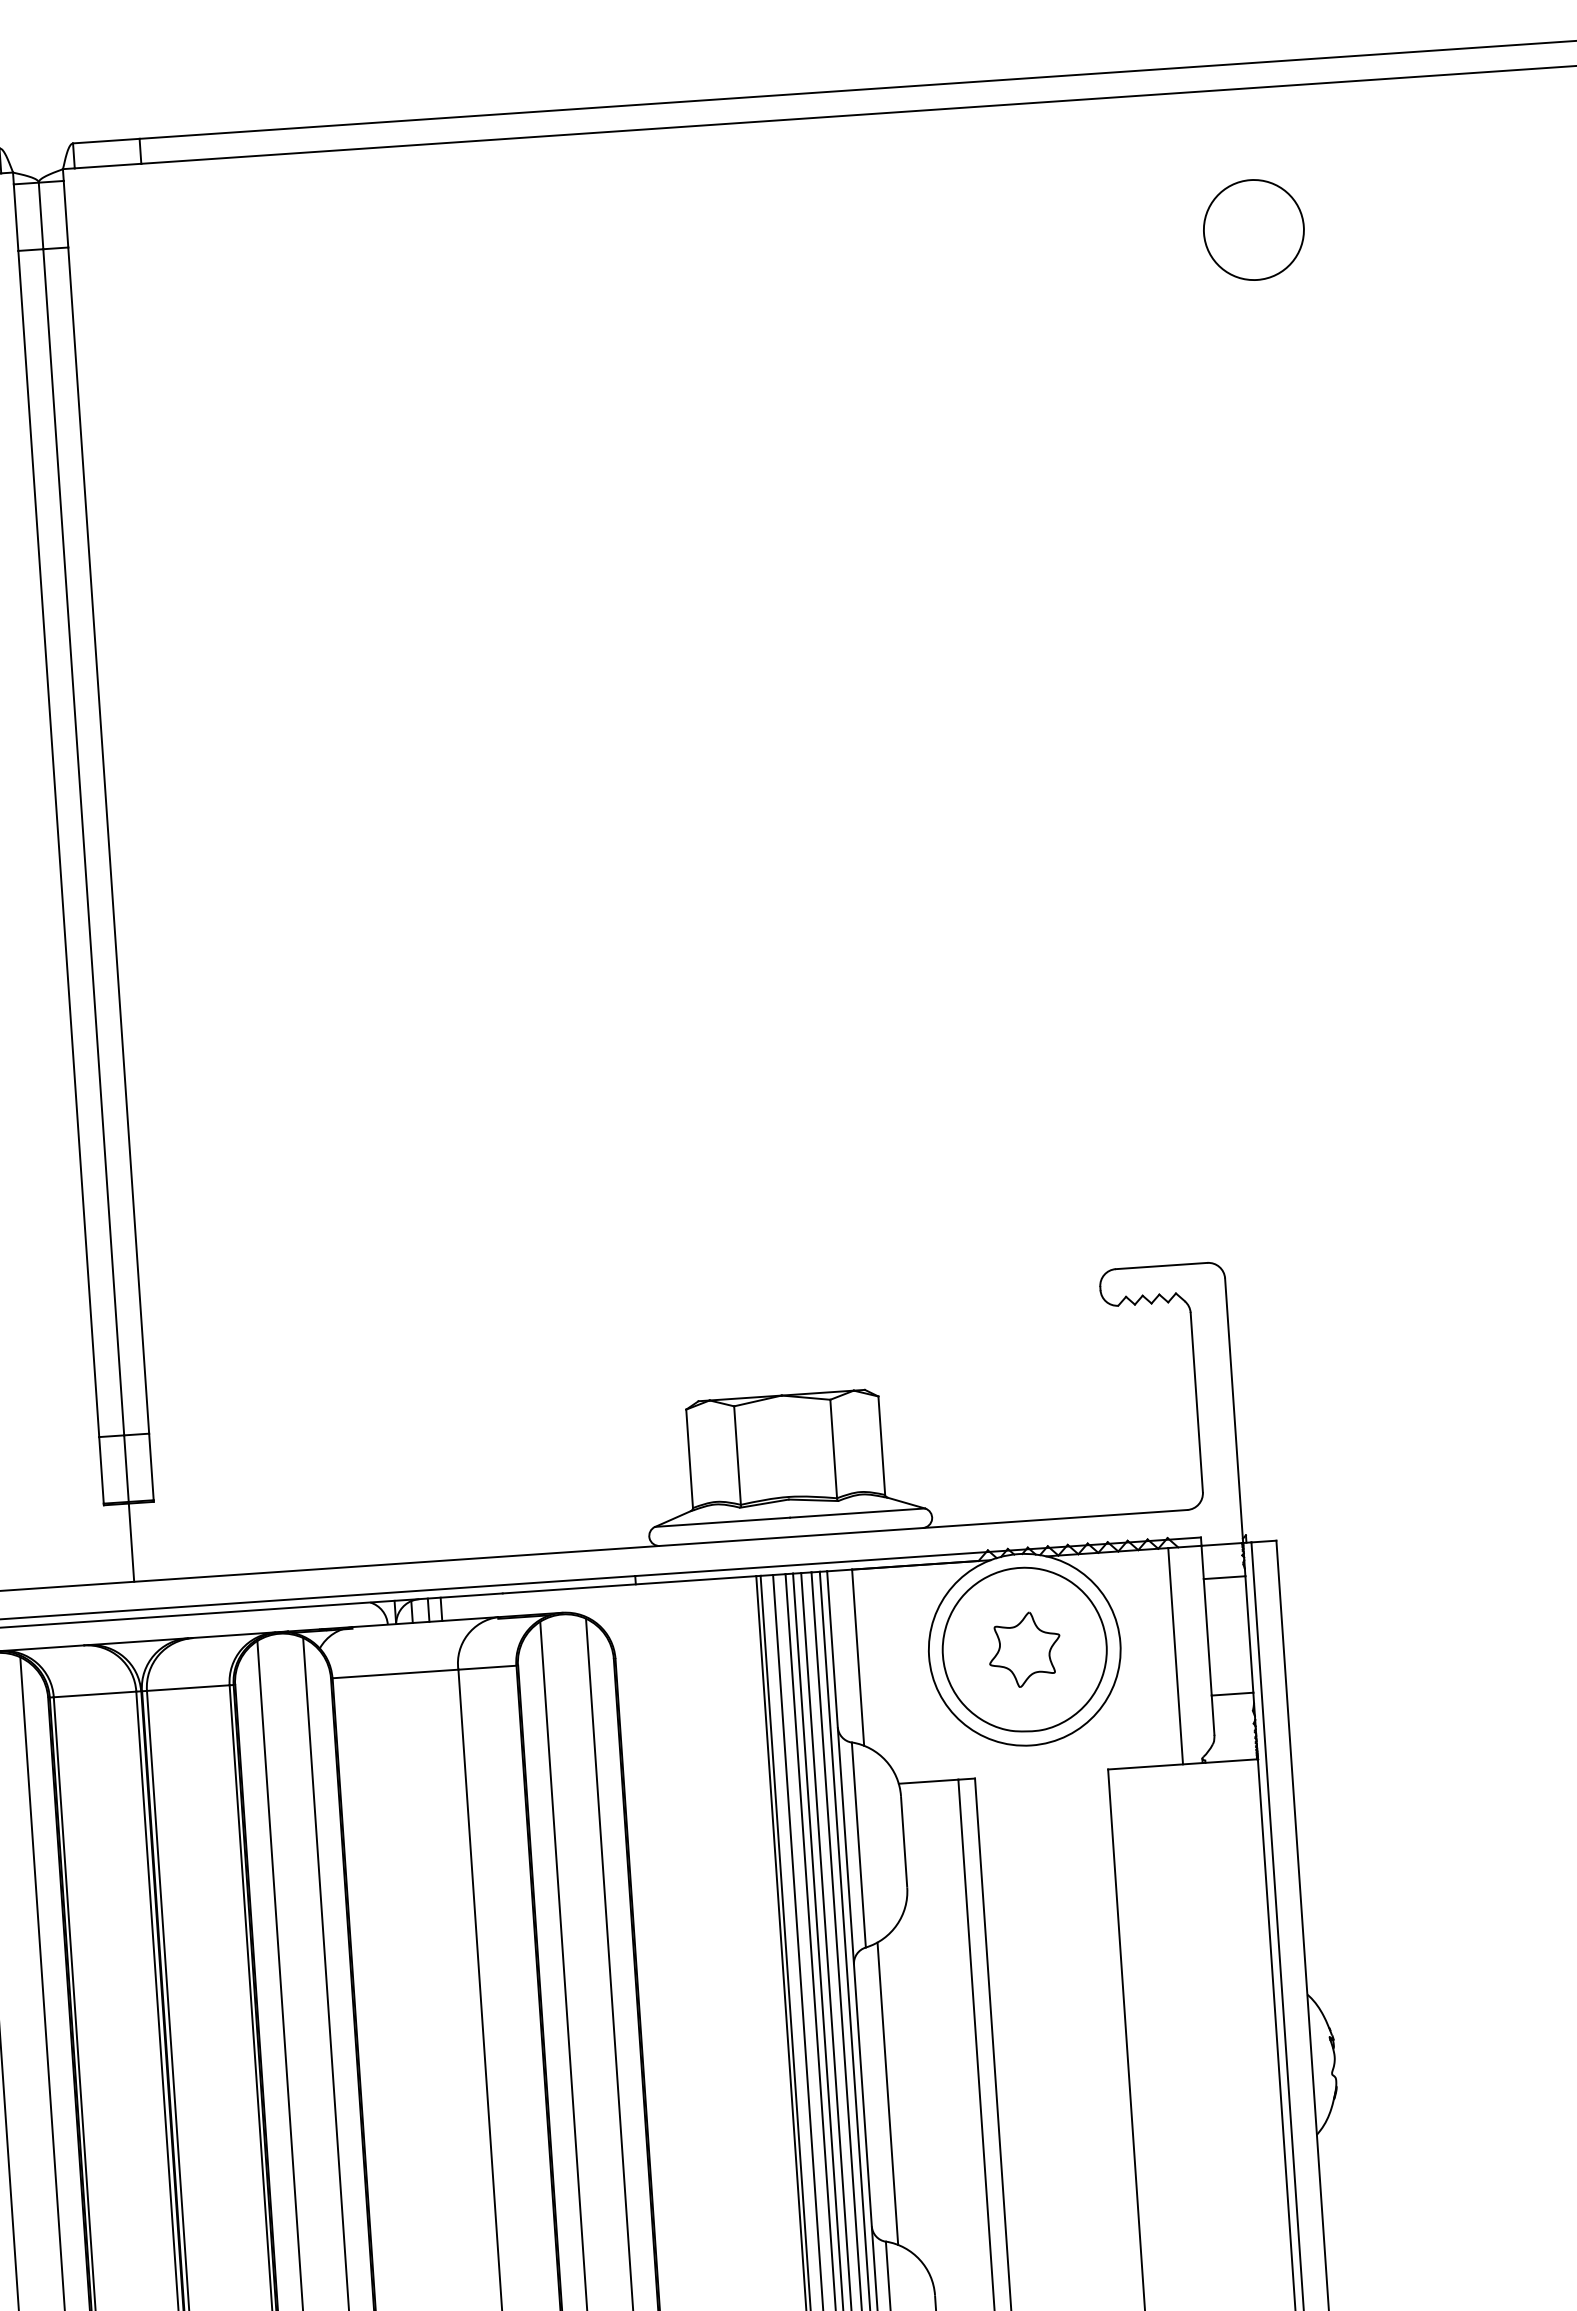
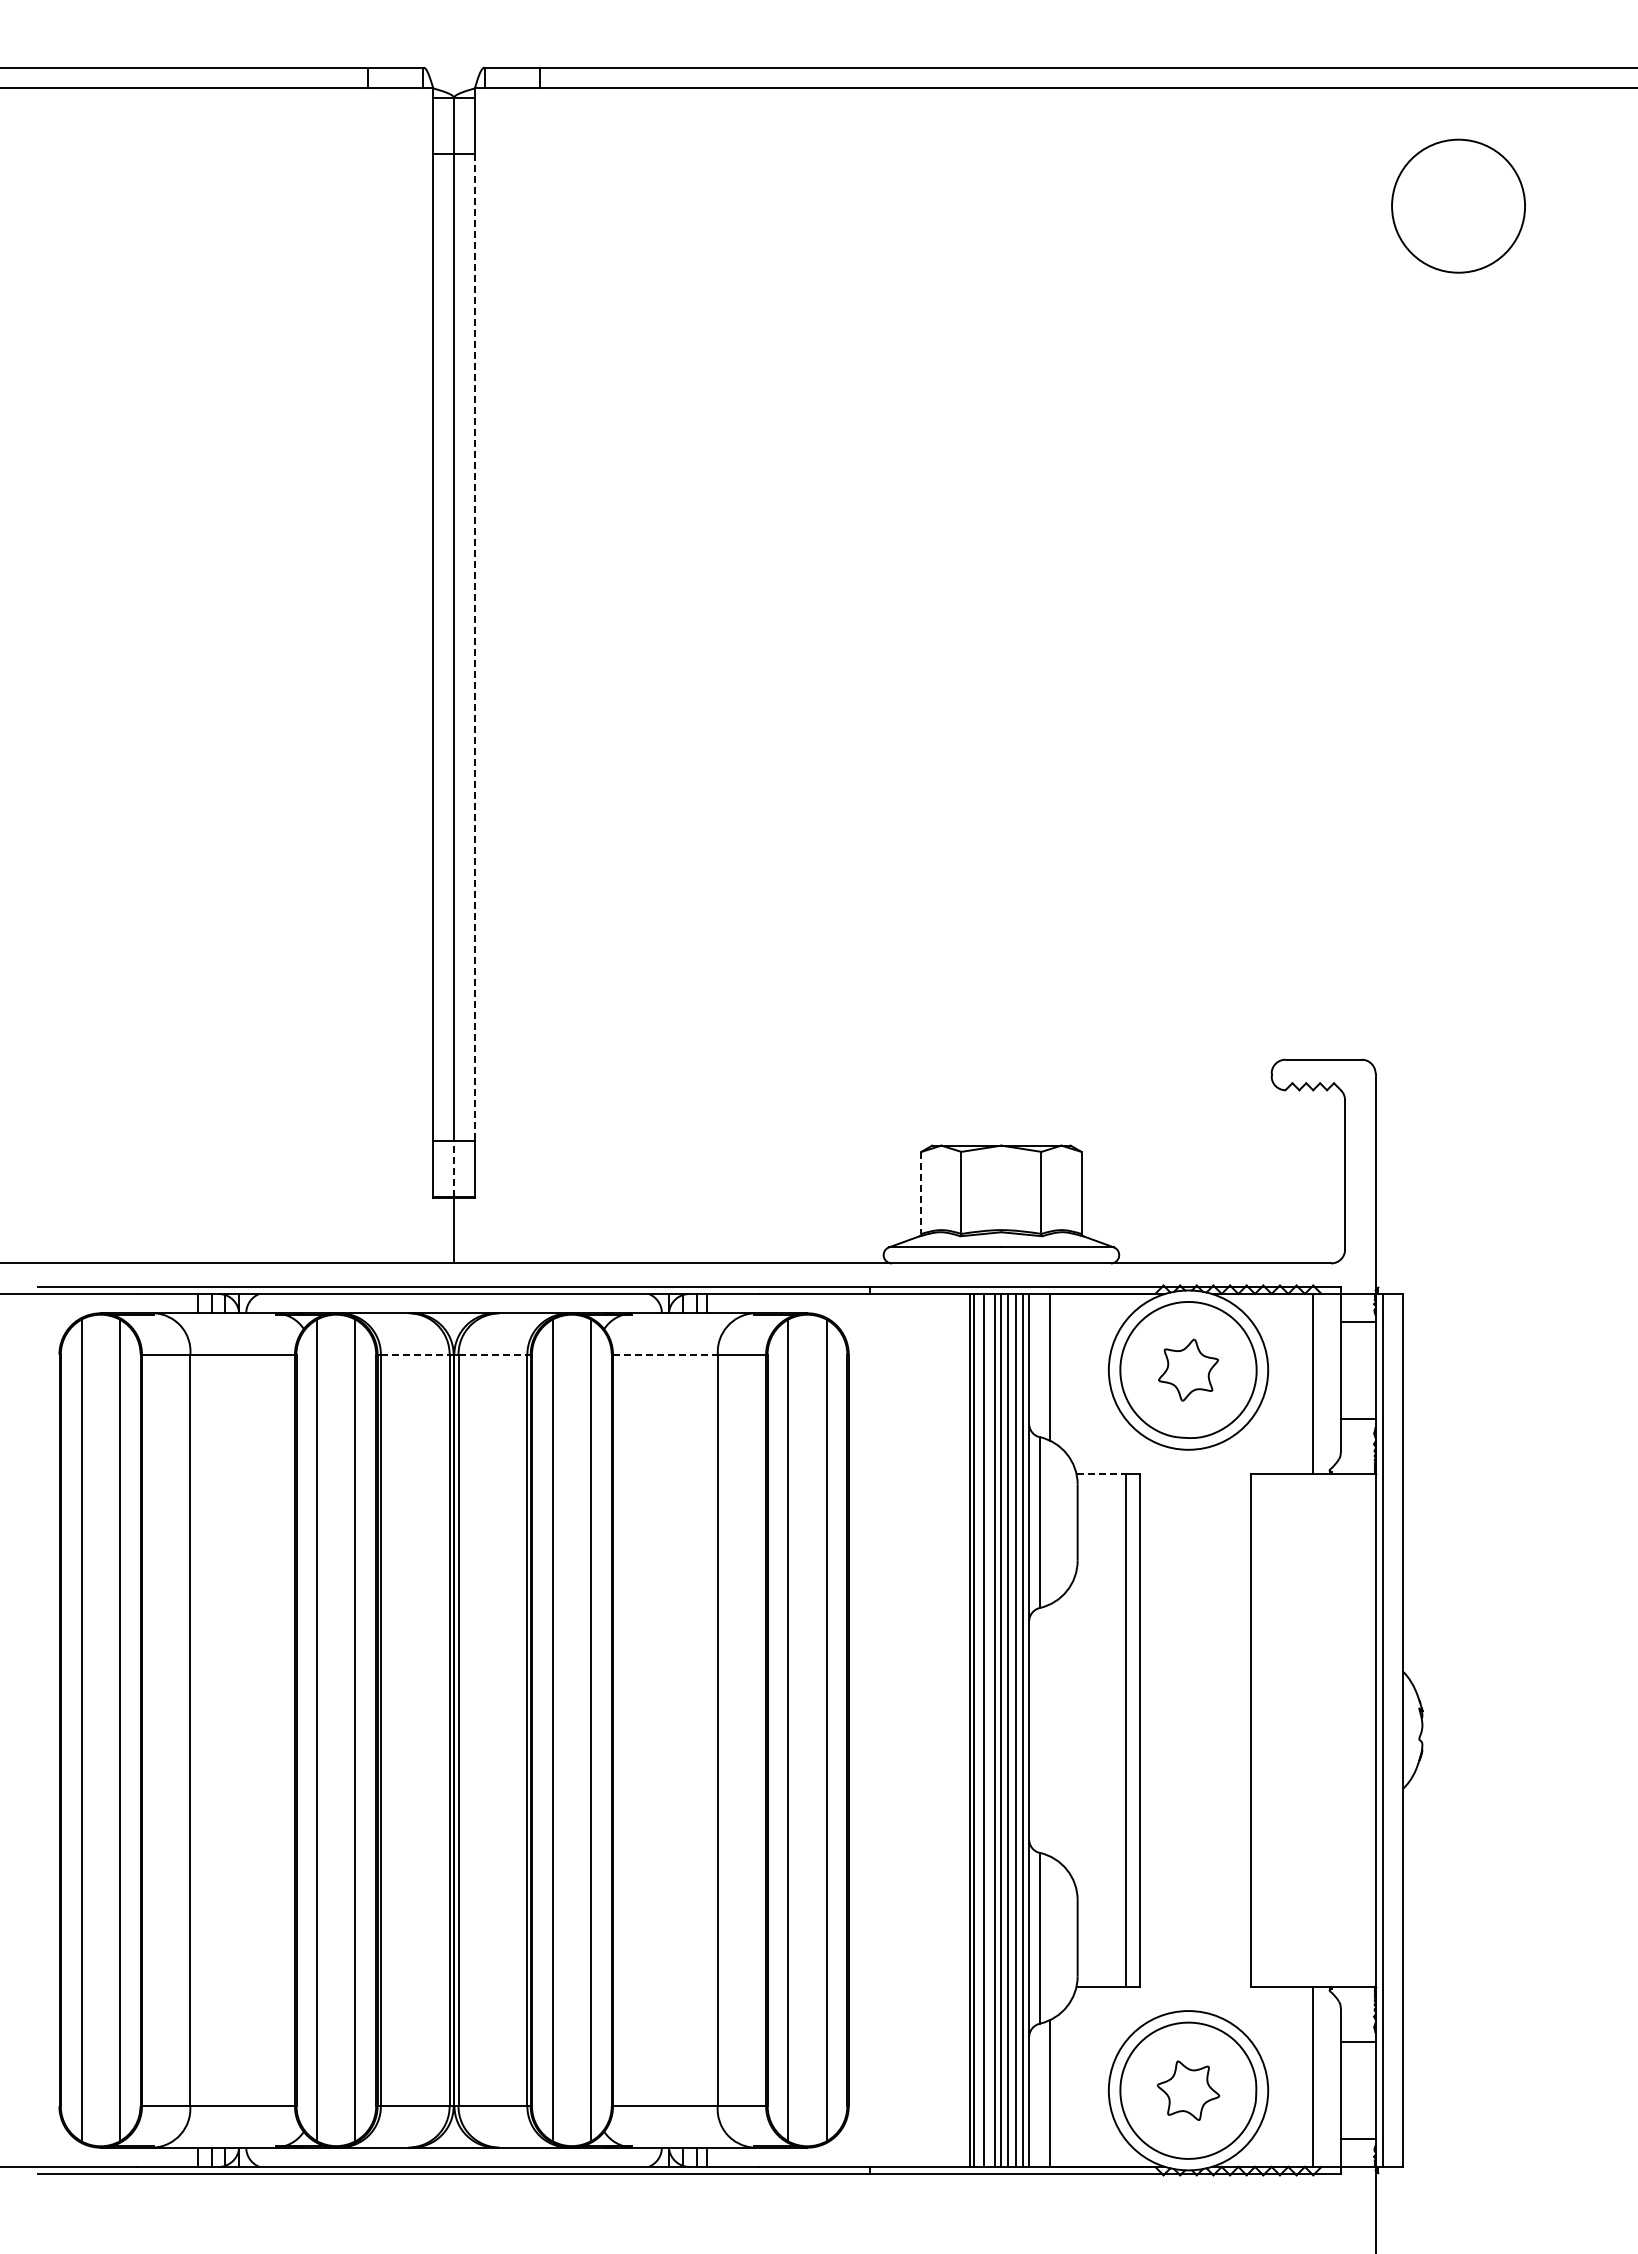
circle: (1253, 229) -> (1458, 205), size x1.6
line: (108, 840) -> (474, 647), solid -> dashed
line: (689, 1459) -> (921, 1193), solid -> dashed
line: (126, 1468) -> (454, 1169), solid -> dashed
line: (396, 1673) -> (666, 1354), solid -> dashed
line: (188, 1687) -> (493, 1354), solid -> dashed
line: (95, 1694) -> (415, 1354), solid -> dashed
line: (928, 1782) -> (1101, 1474), solid -> dashed
line: (887, 2093) -> (1049, 1730), removed

